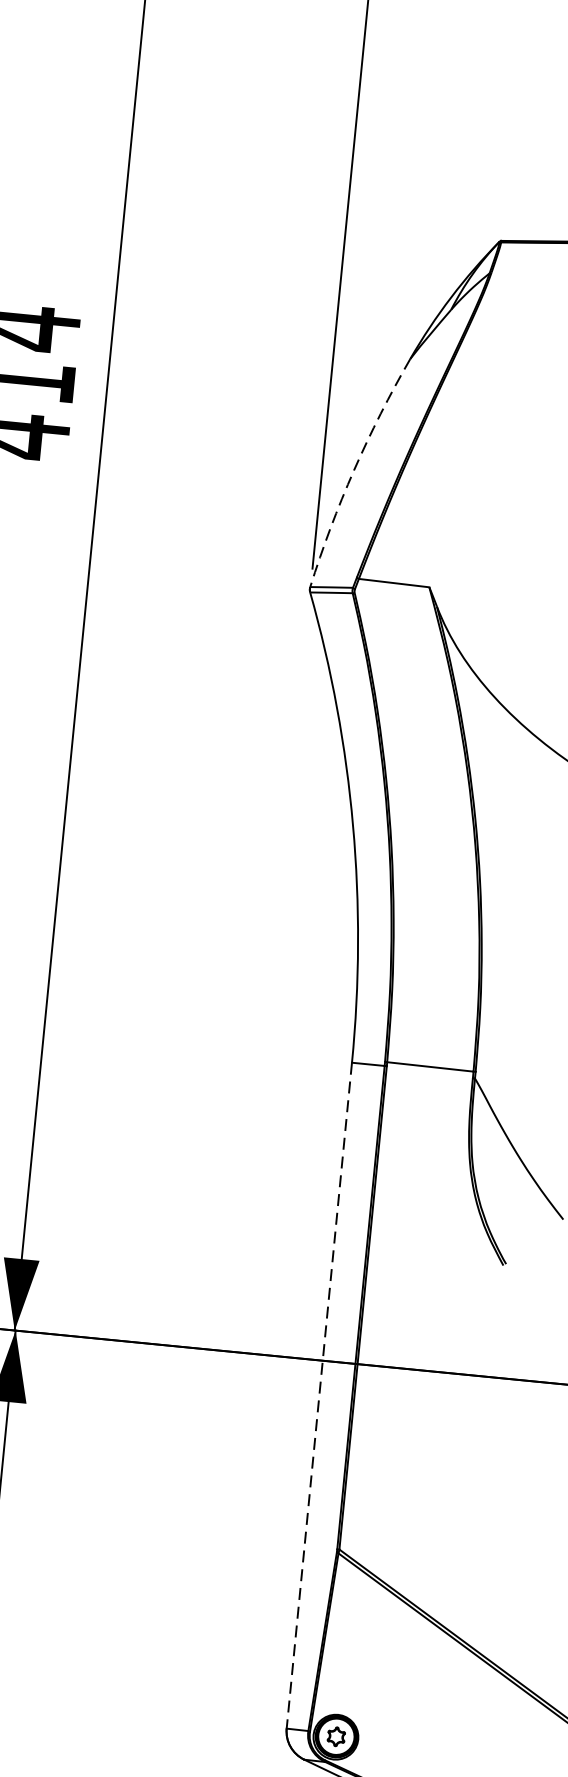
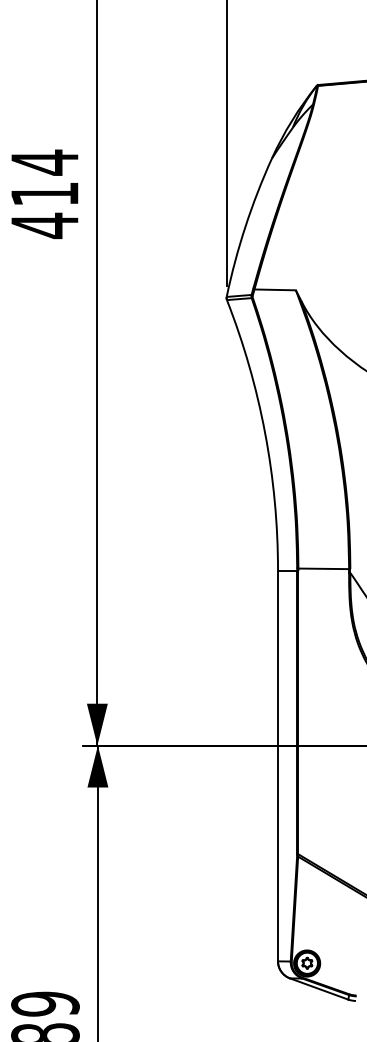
arc: (354, 470) -> (245, 226), dashed -> solid
line: (320, 1396) -> (278, 766), dashed -> solid

